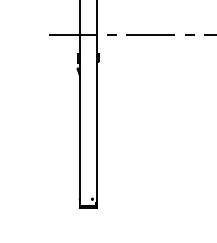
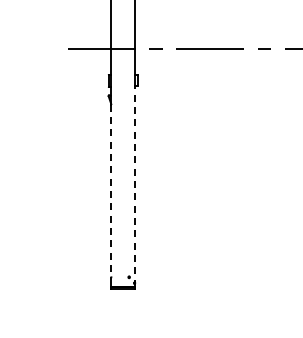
line: (97, 133) -> (135, 185), solid -> dashed
line: (79, 136) -> (111, 190), solid -> dashed

